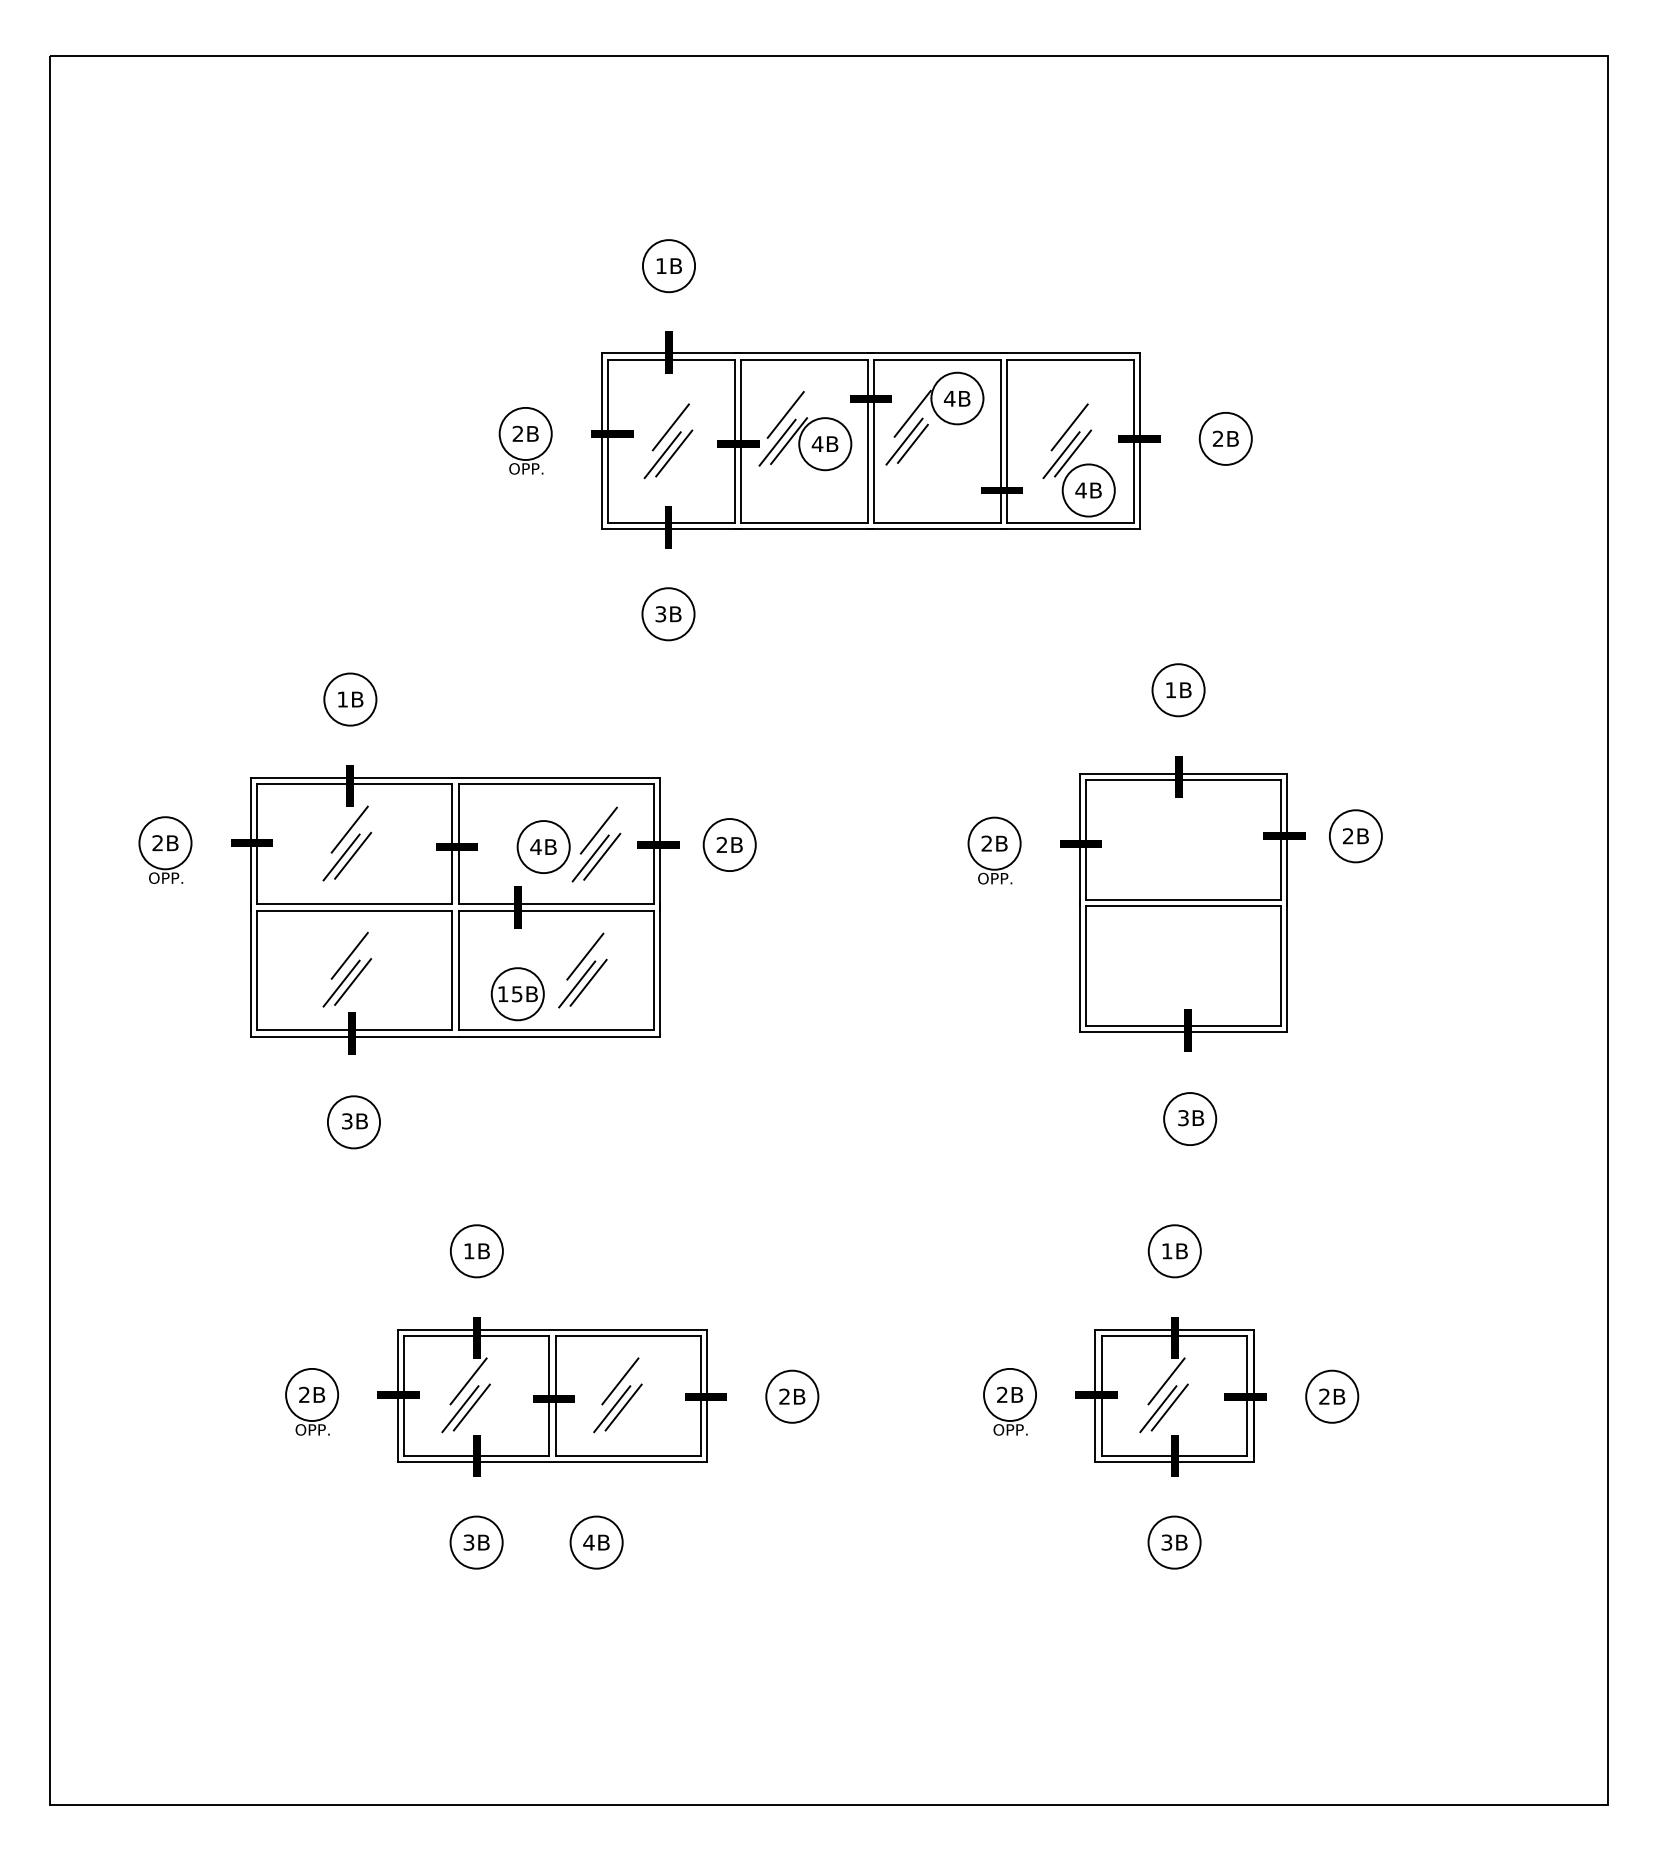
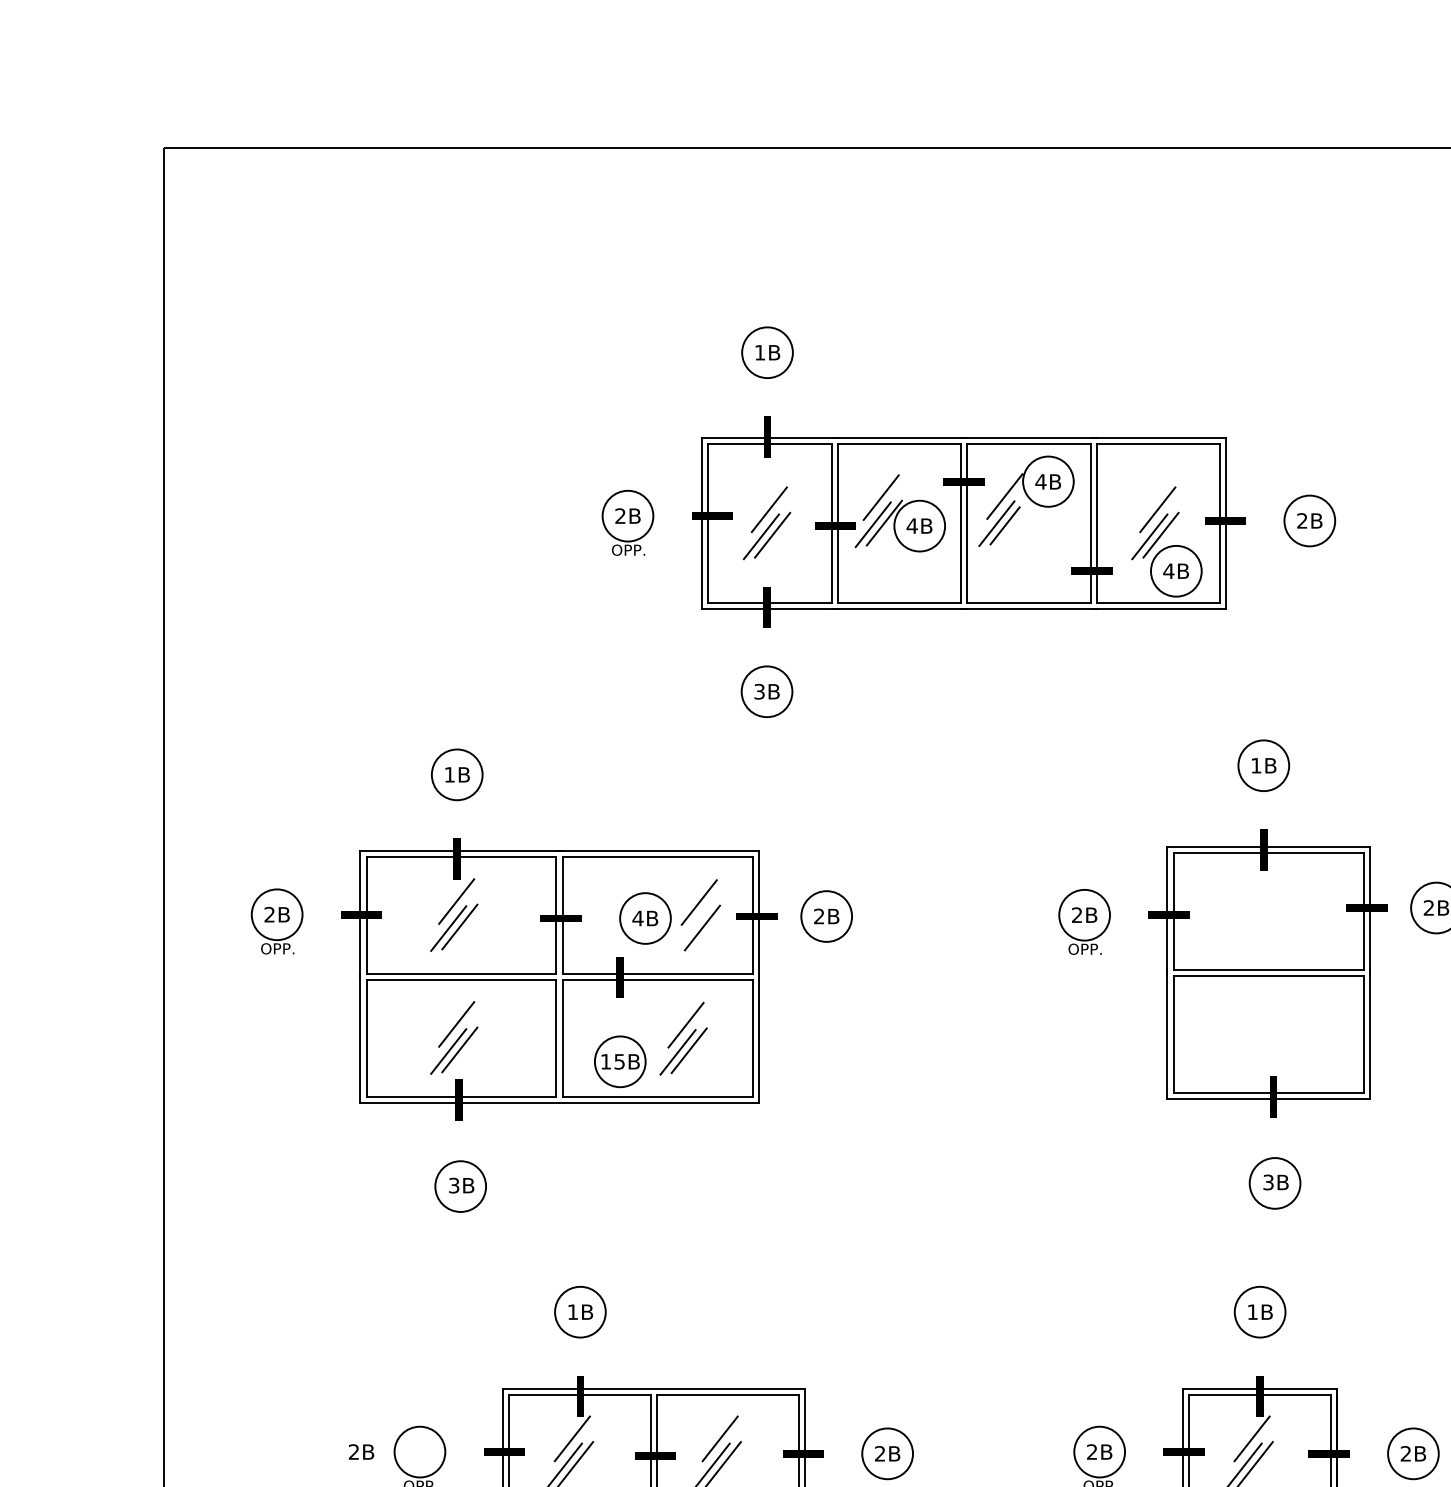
line: (590, 858) -> (691, 929), removed
text: (312, 1394) -> (361, 1451), moved

